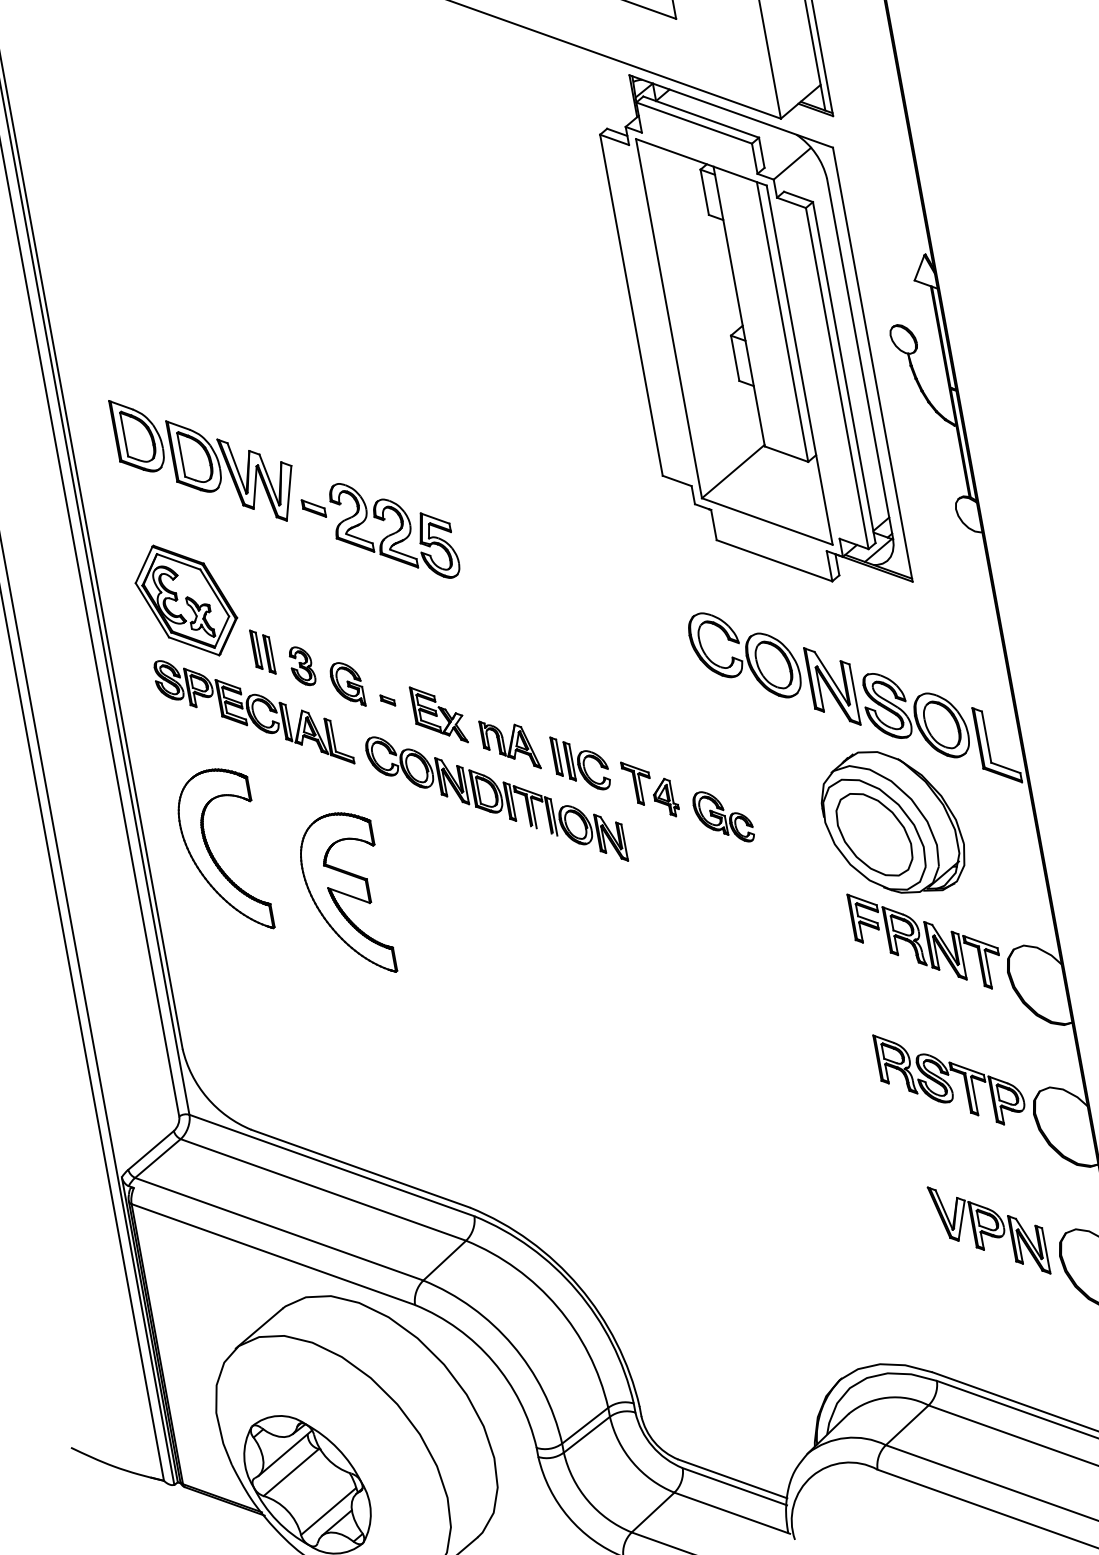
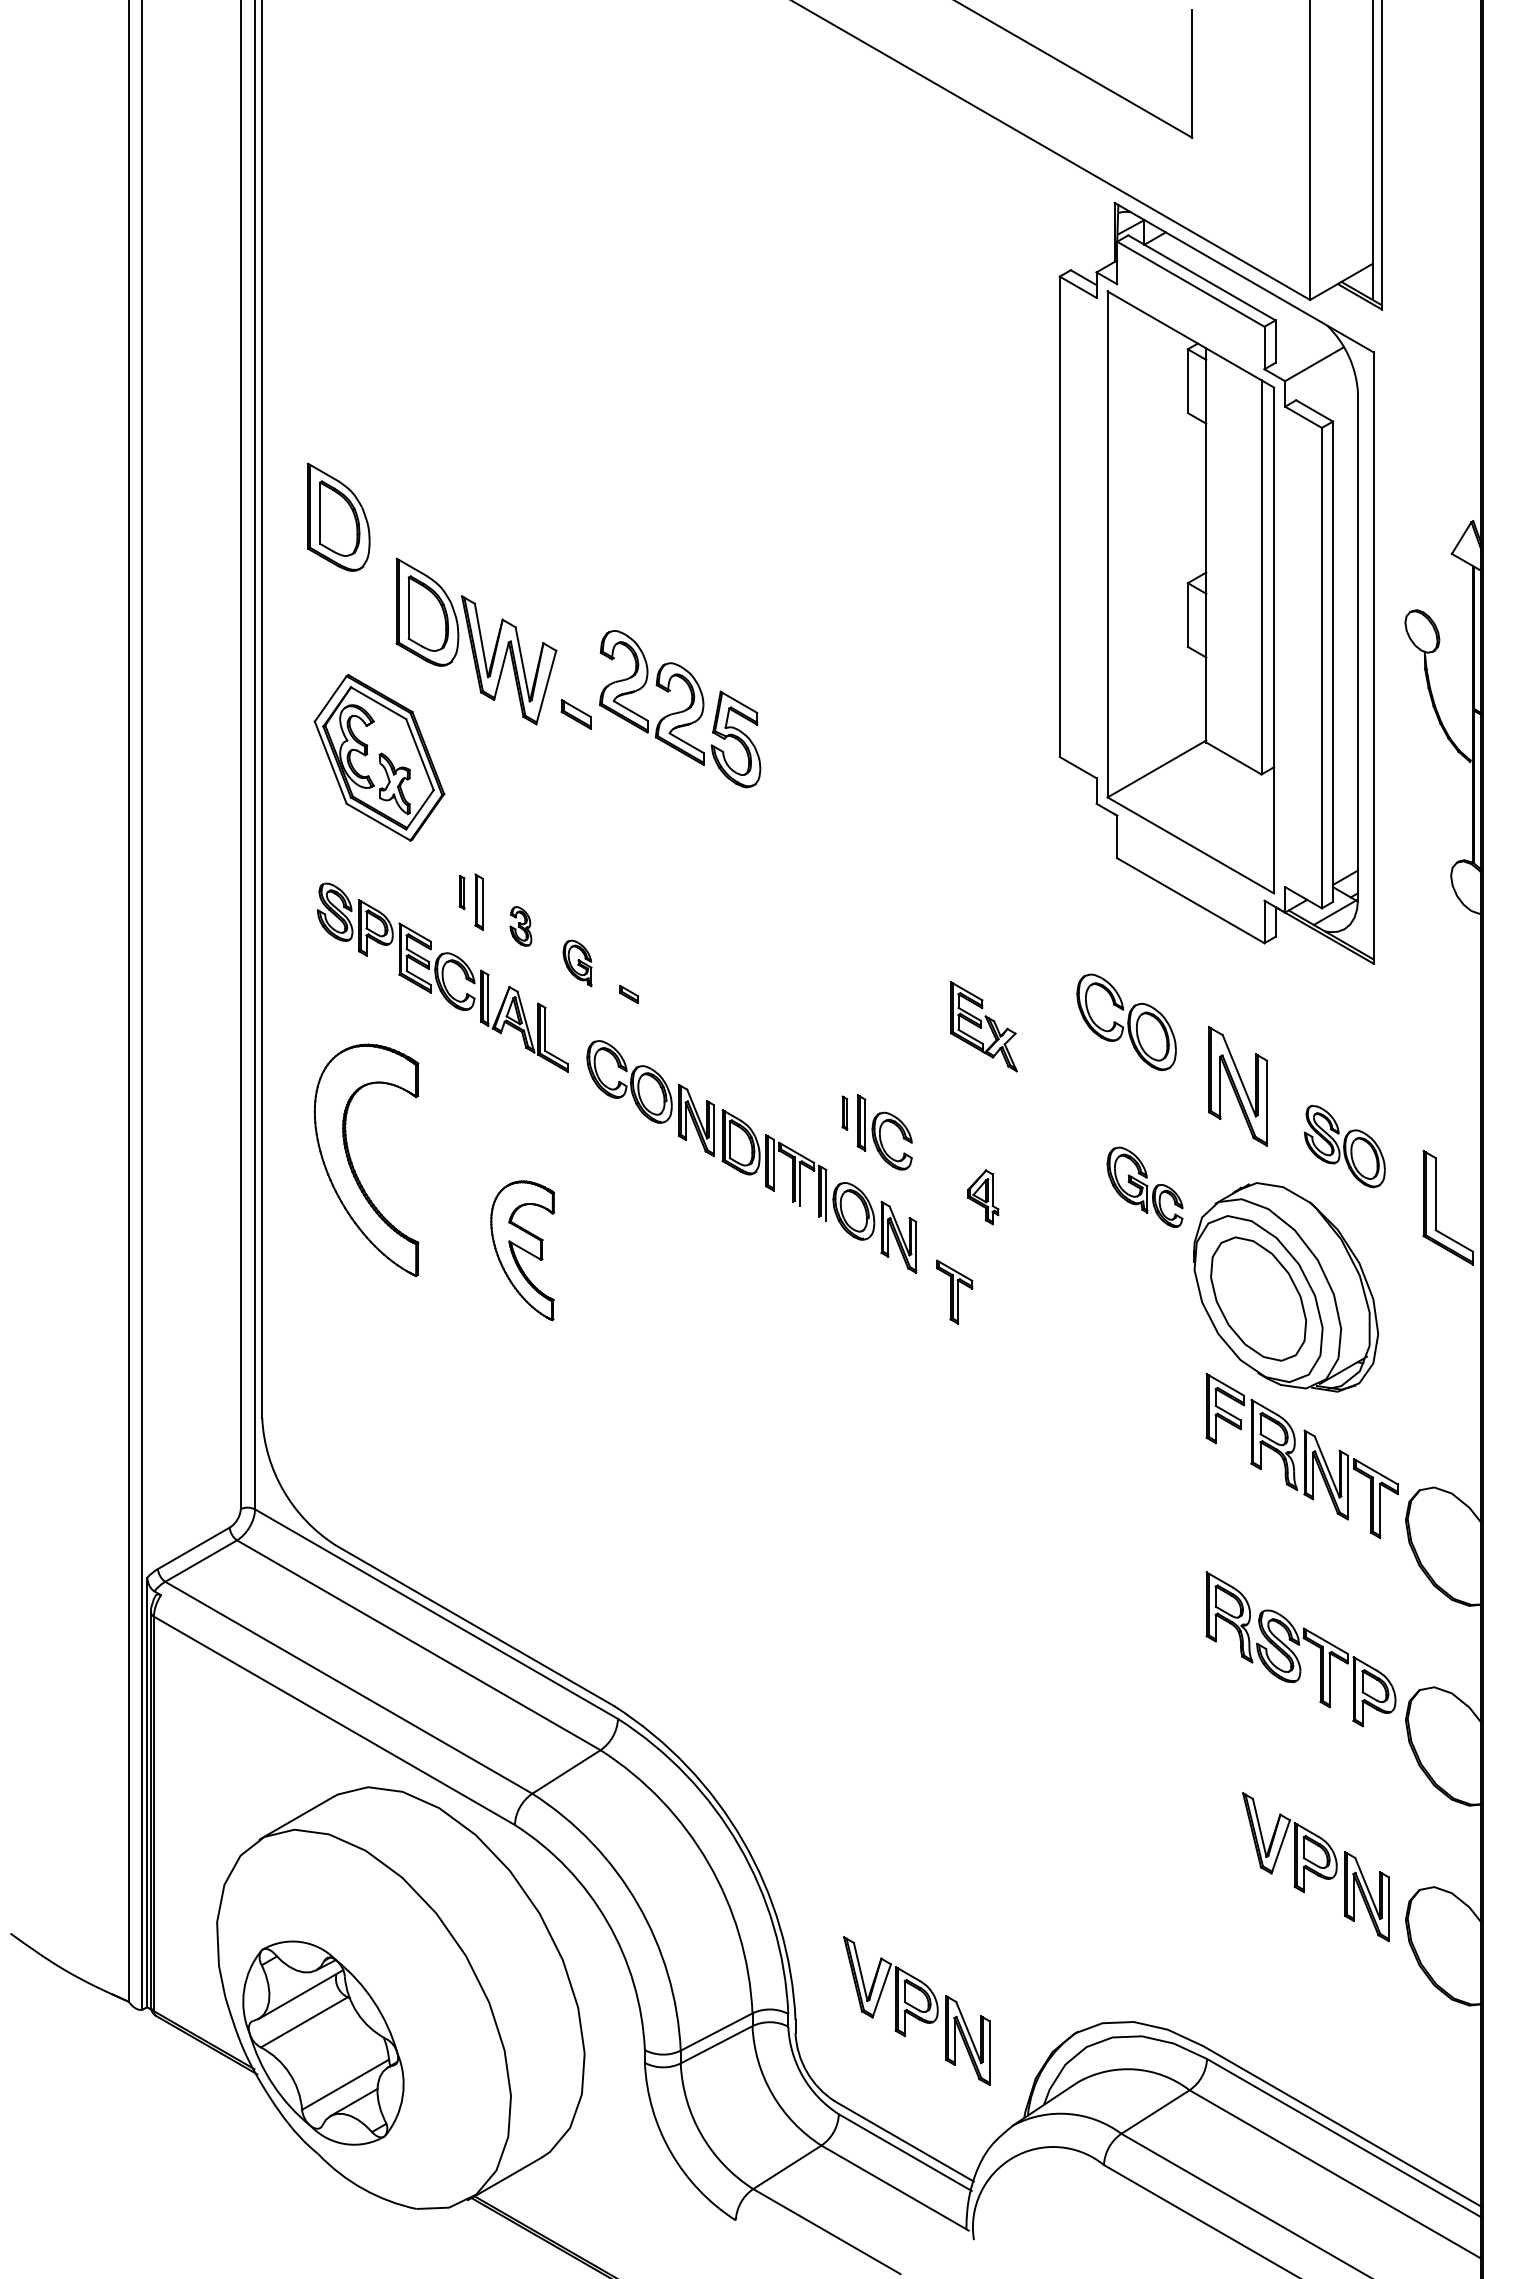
part: (137, 434) -> (338, 516), moved
part: (394, 531) -> (680, 709), moved
part: (186, 600) -> (379, 757), moved
part: (255, 649) -> (461, 892), size x0.6
part: (744, 655) -> (1126, 1022), size x0.7
part: (301, 666) -> (520, 926), size x0.7
part: (347, 685) -> (577, 963), size x0.7
part: (438, 714) -> (983, 1026), moved
part: (915, 715) -> (1344, 1146), size x0.6
part: (510, 744) -> (784, 1085), removed
part: (556, 756) -> (844, 1112), size x0.6
part: (637, 782) -> (954, 1291), moved
part: (722, 816) -> (1144, 1186), moved
part: (345, 896) -> (522, 1250), size x0.6
part: (724, 1384) -> (916, 2010), added

